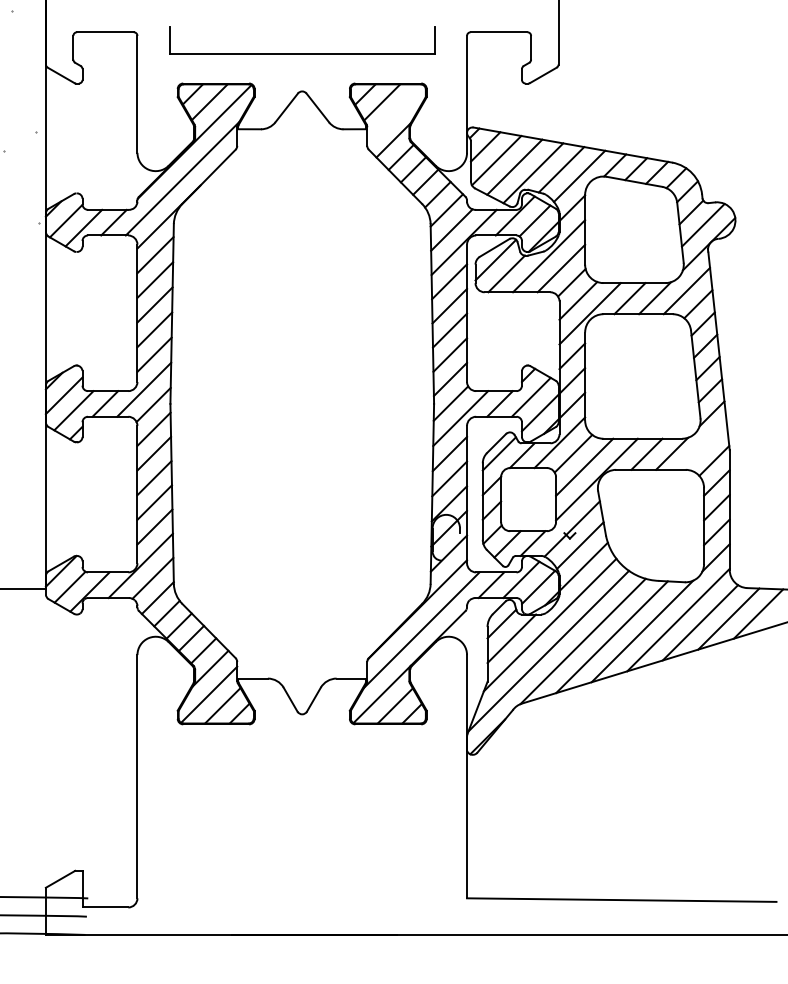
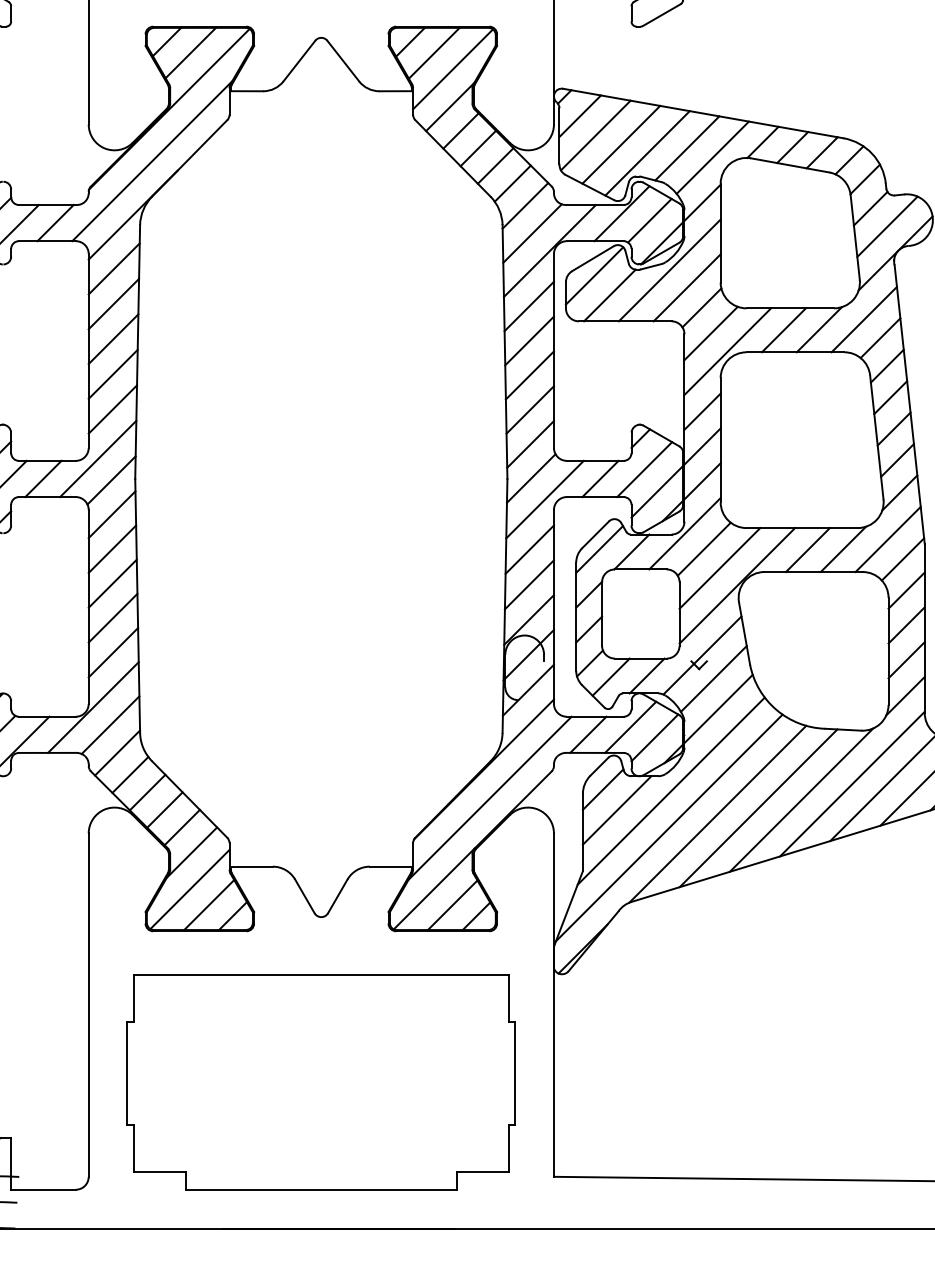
line: (395, 113) -> (452, 68), added
line: (703, 446) -> (887, 539), added
part: (302, 831) -> (321, 1082), added

